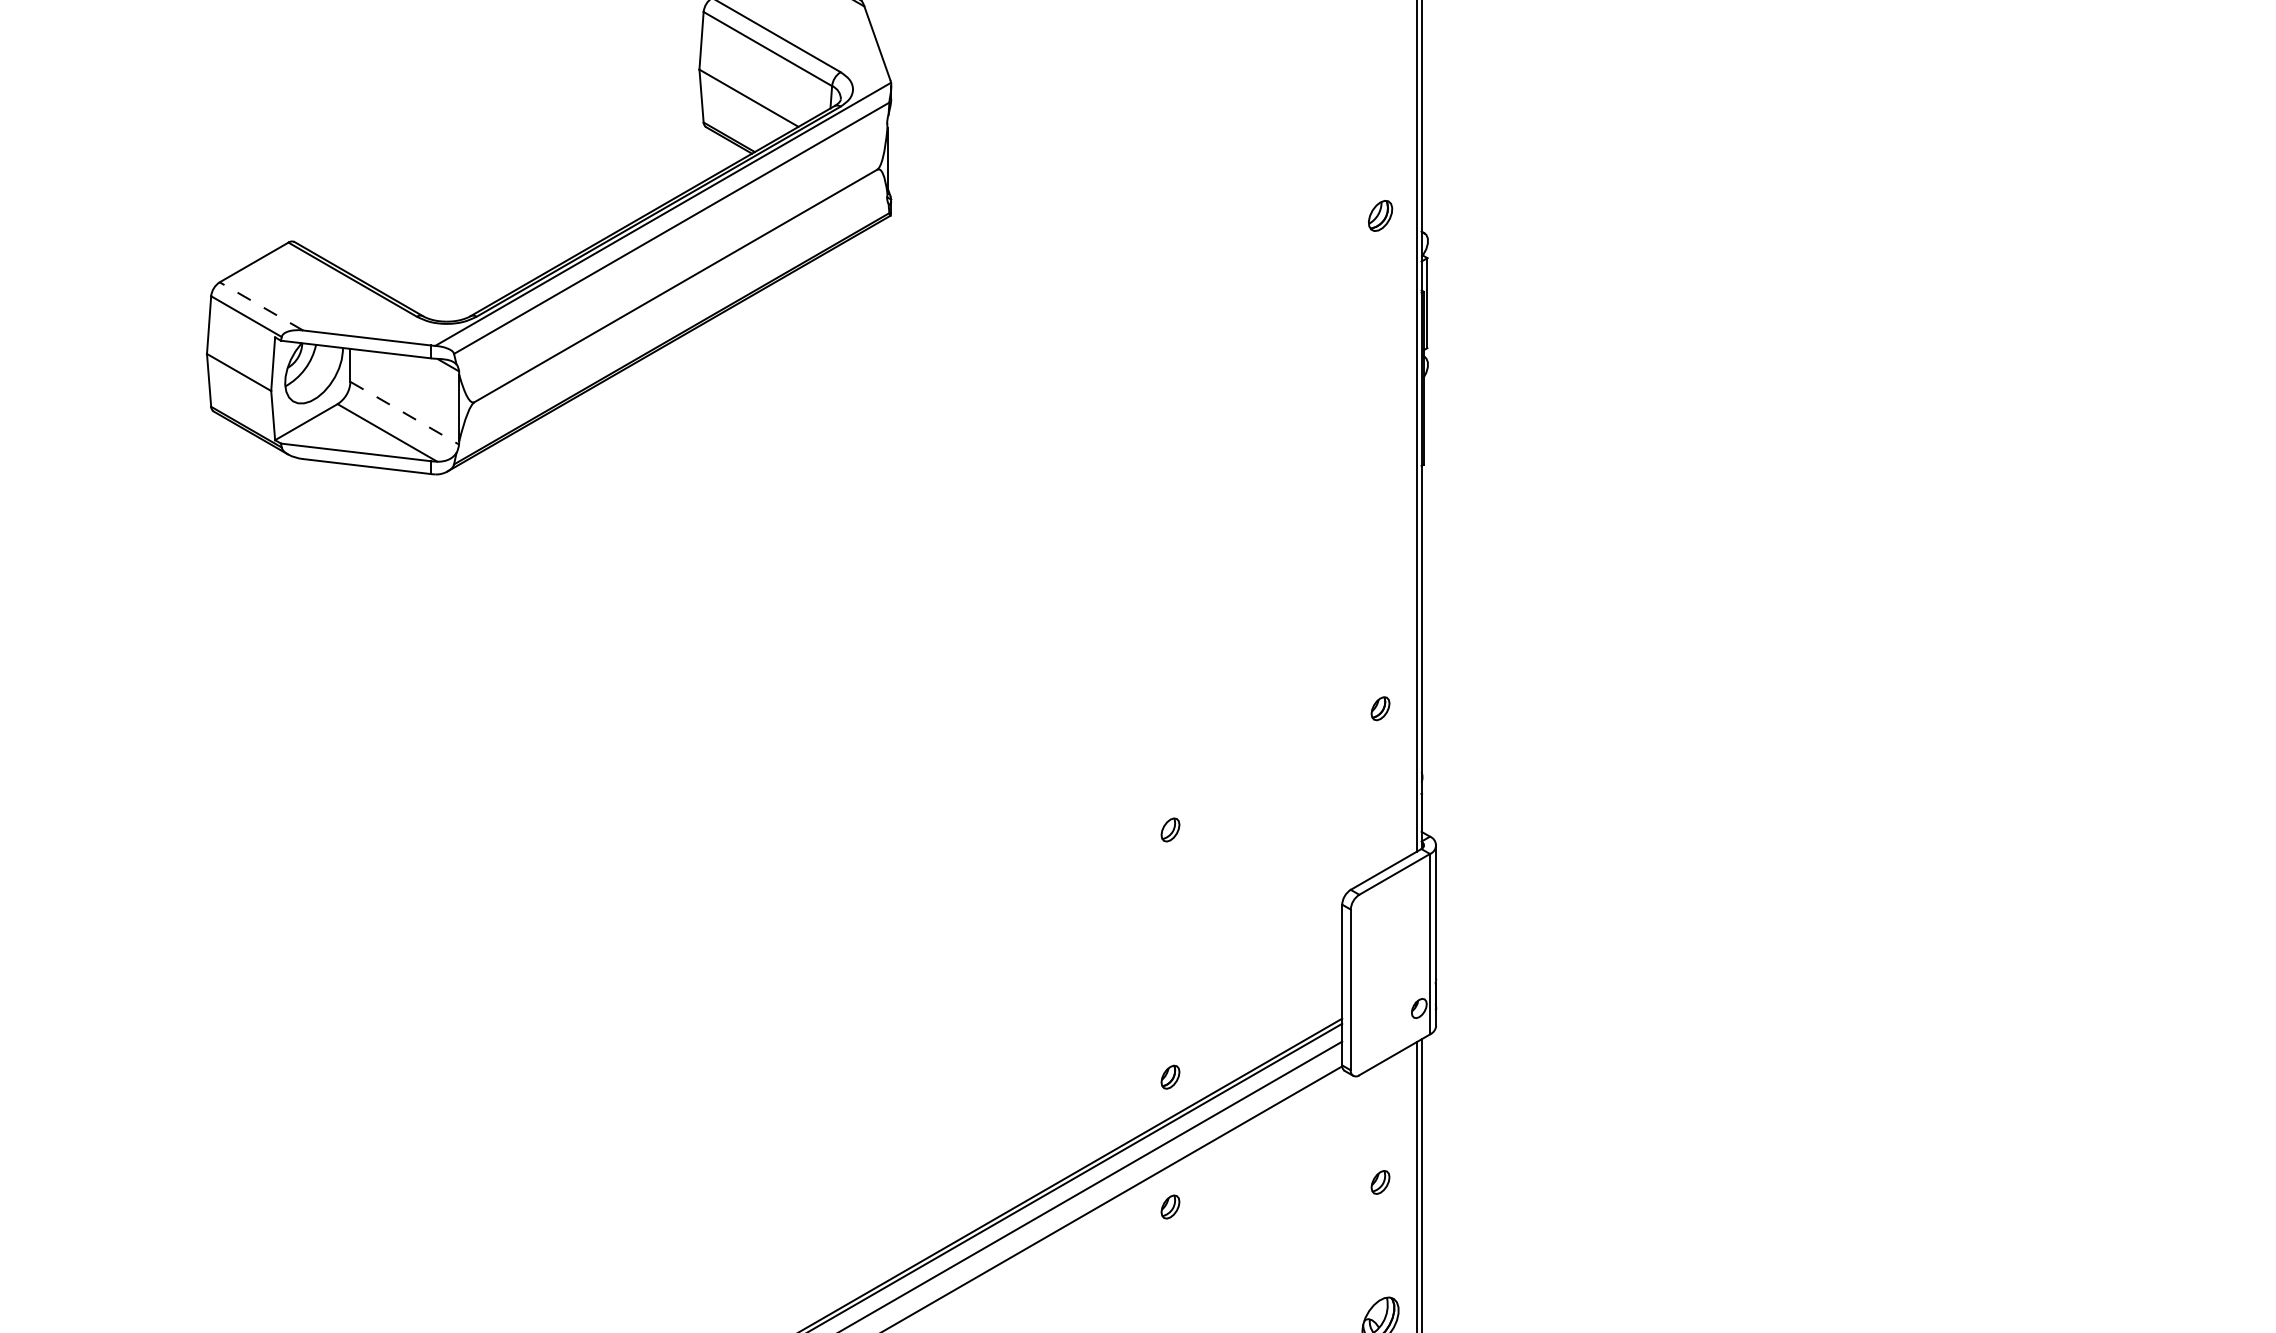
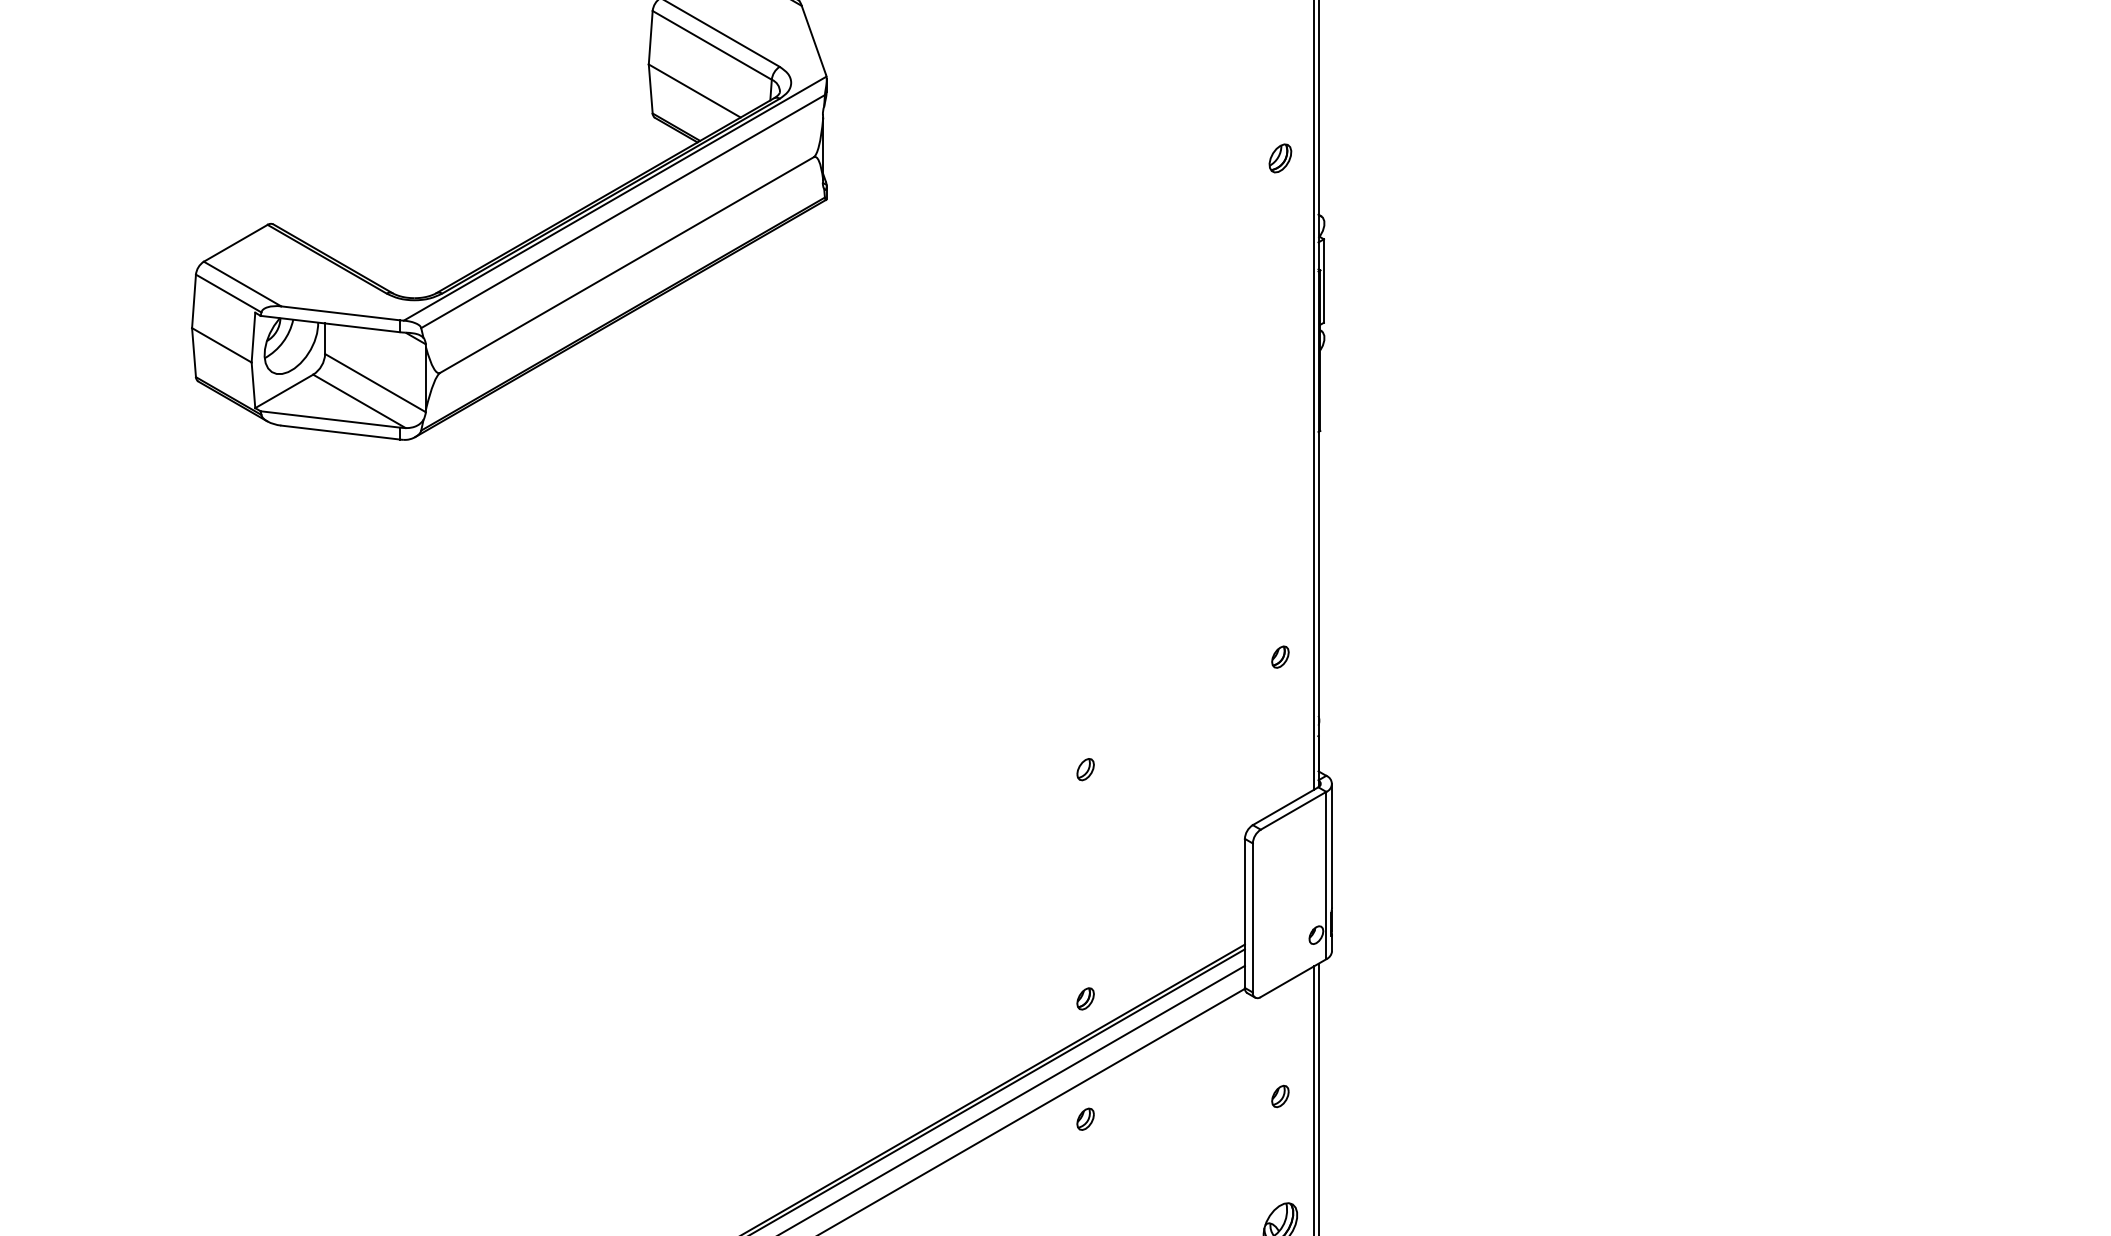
part: (1380, 215) -> (1280, 158), moved
line: (261, 306) -> (242, 284), dashed -> solid
line: (404, 413) -> (375, 383), dashed -> solid

